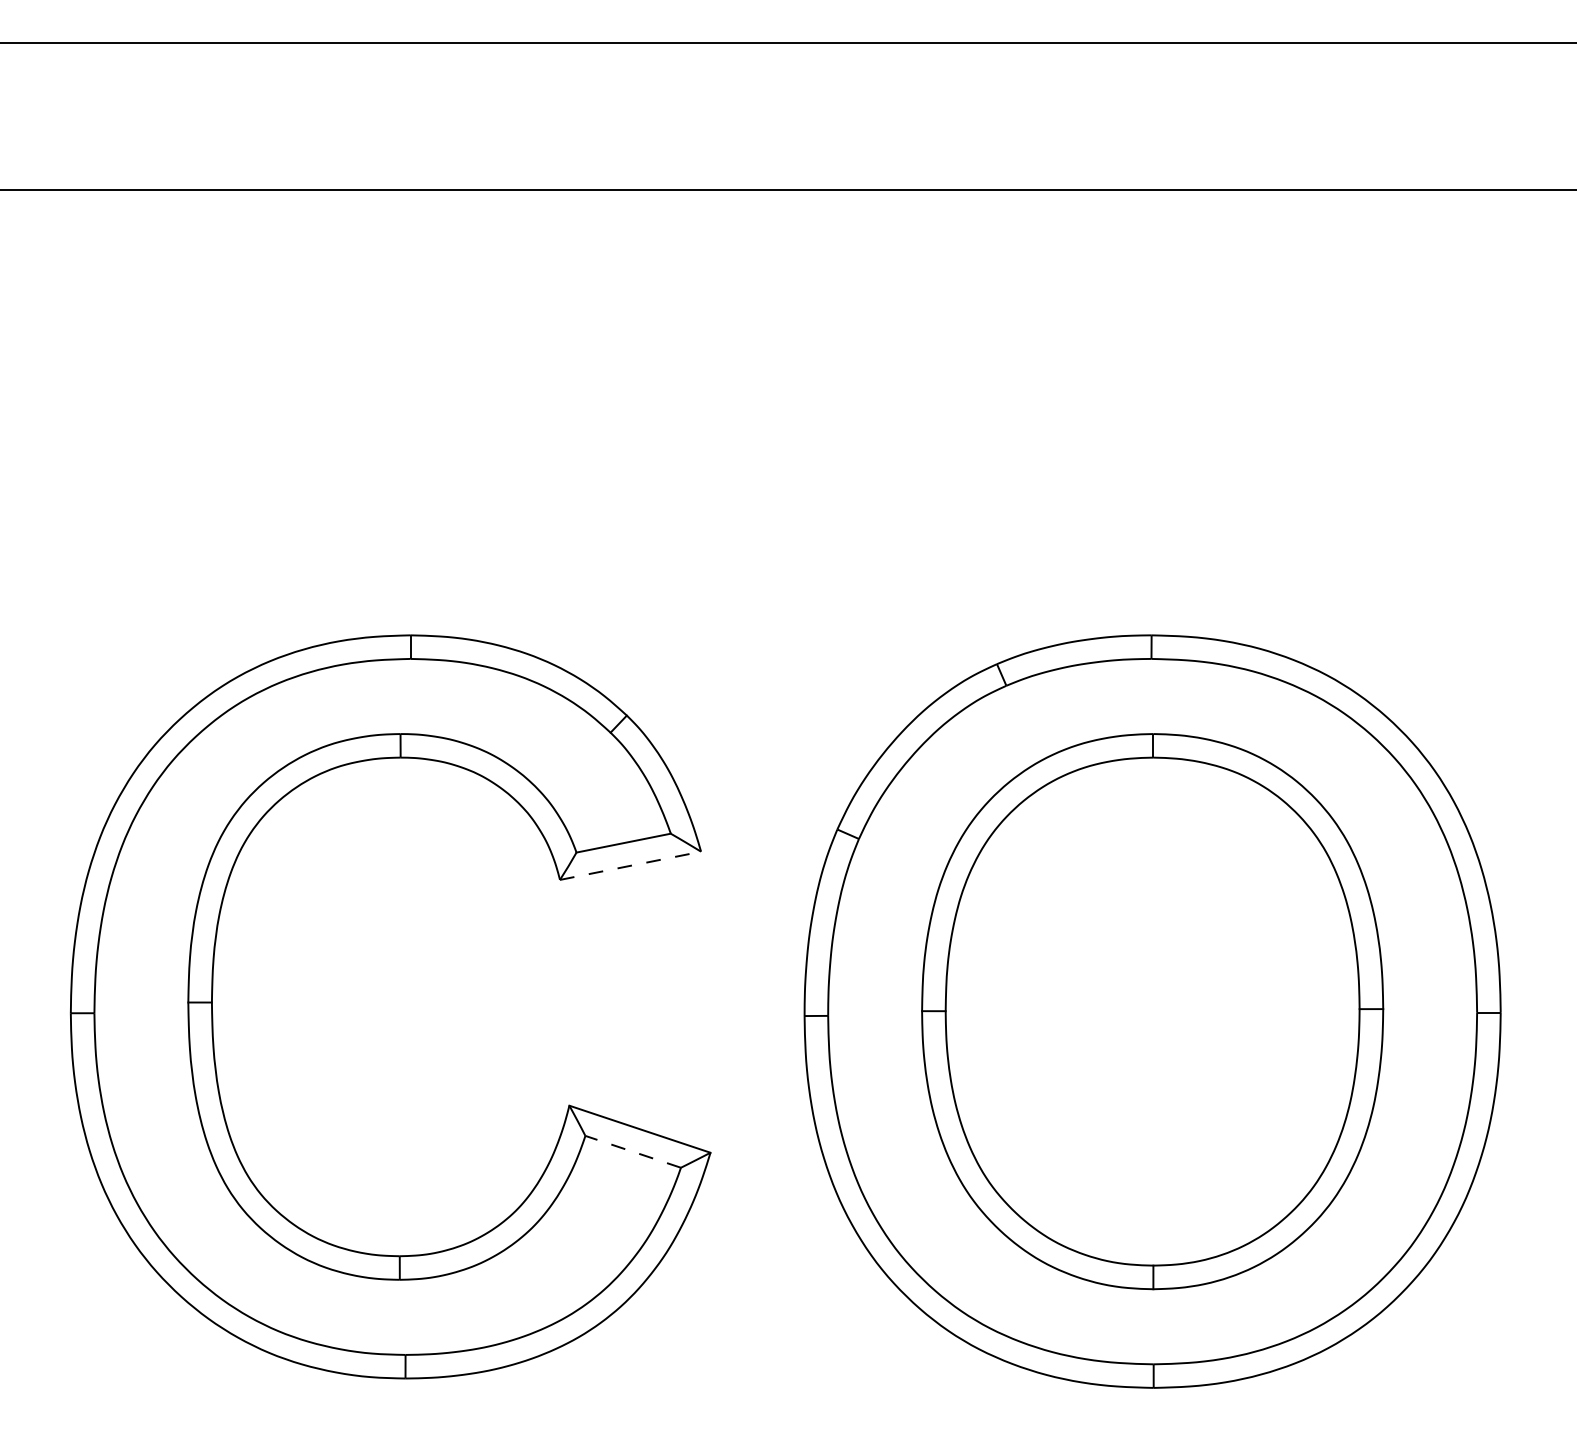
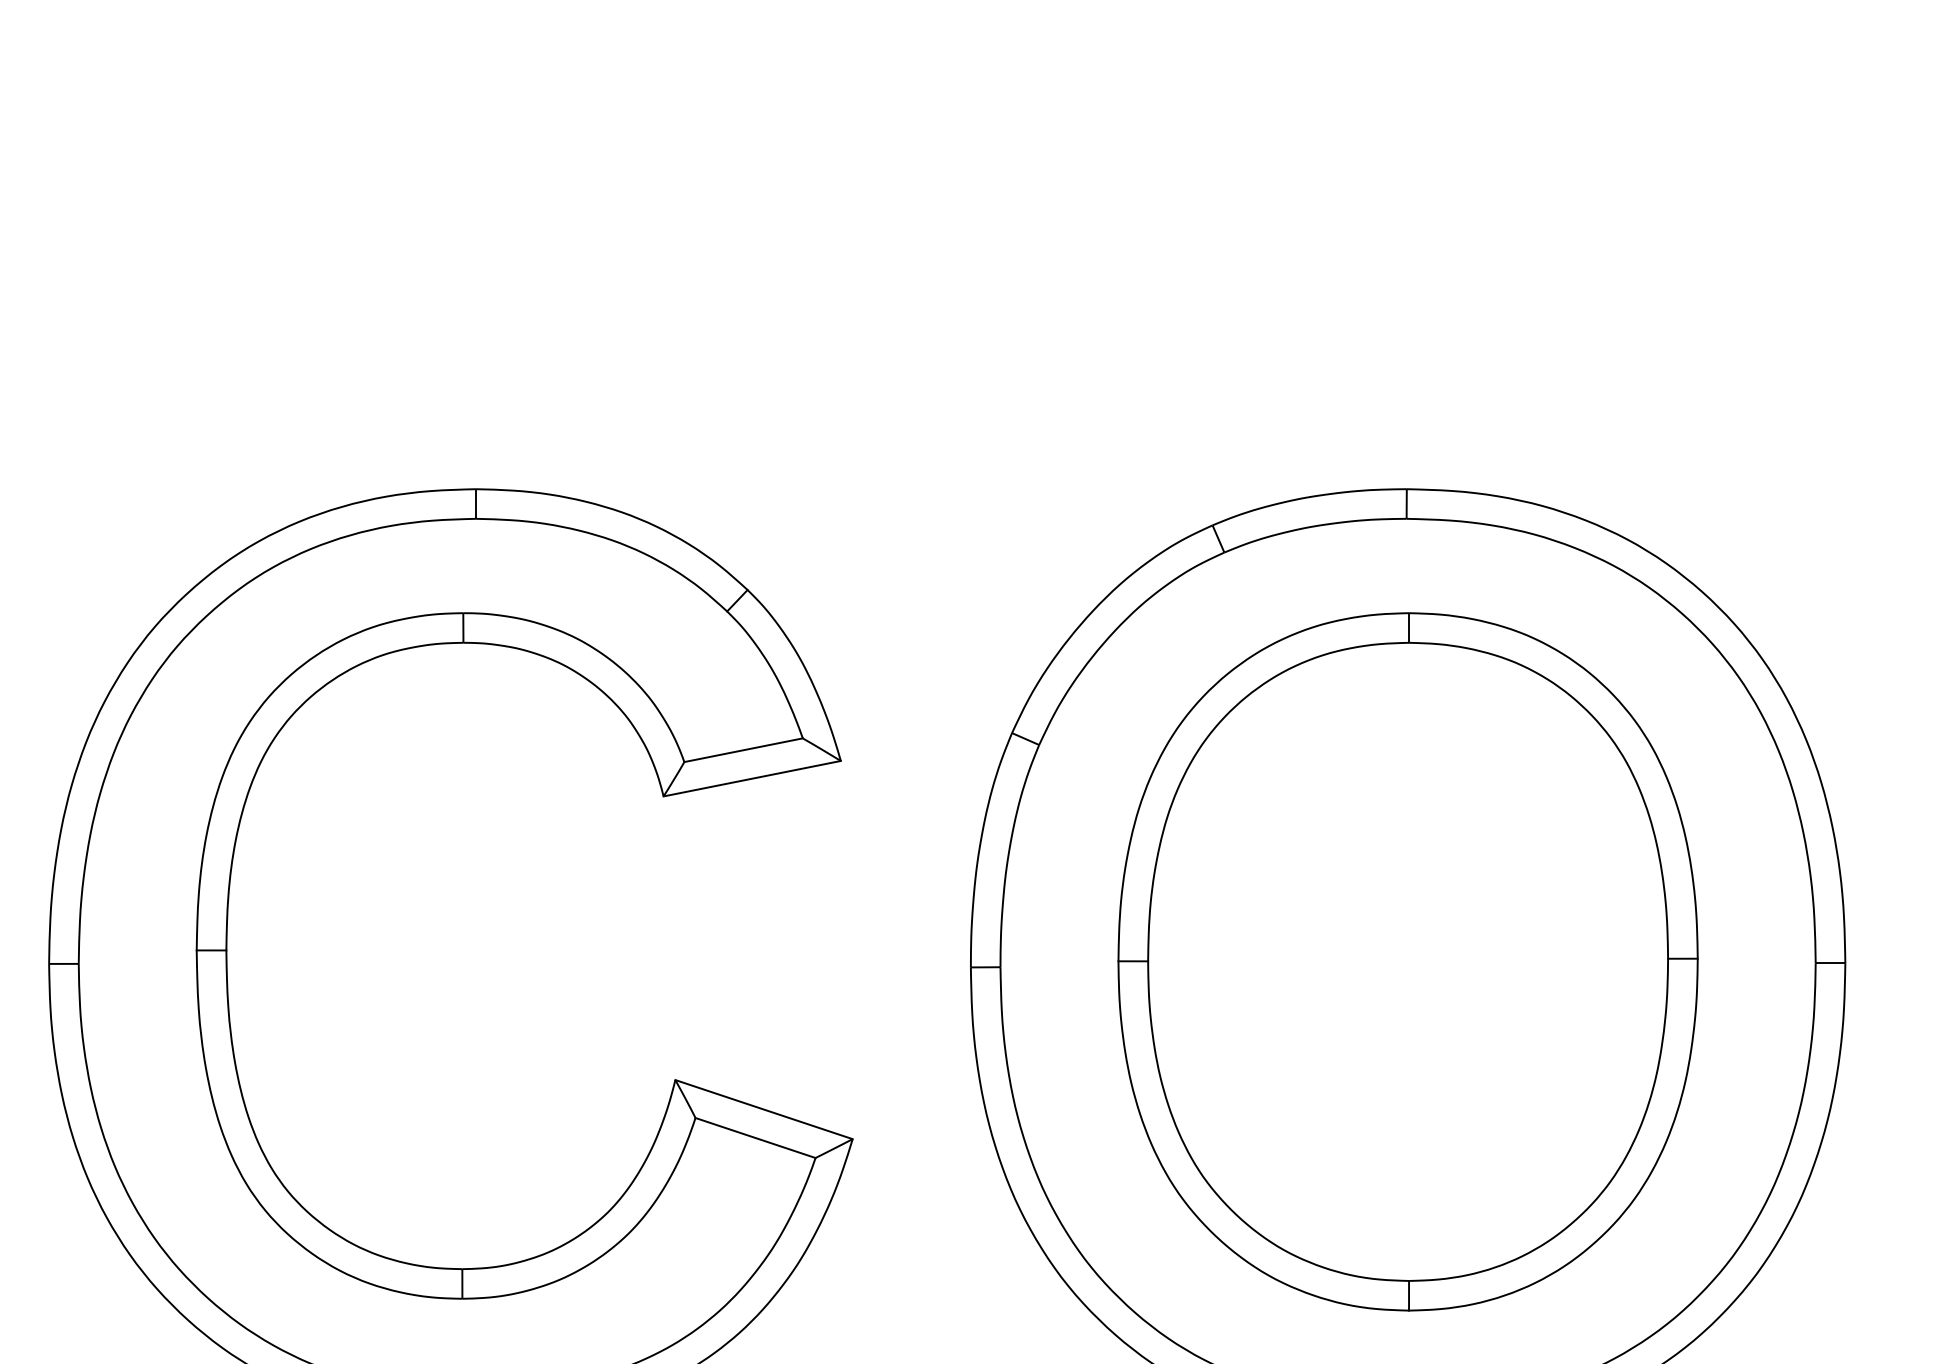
line: (630, 865) -> (752, 778), dashed -> solid
line: (632, 1151) -> (754, 1137), dashed -> solid

